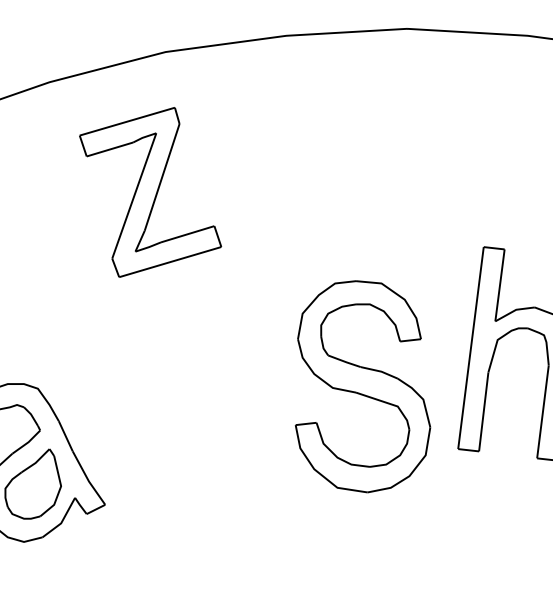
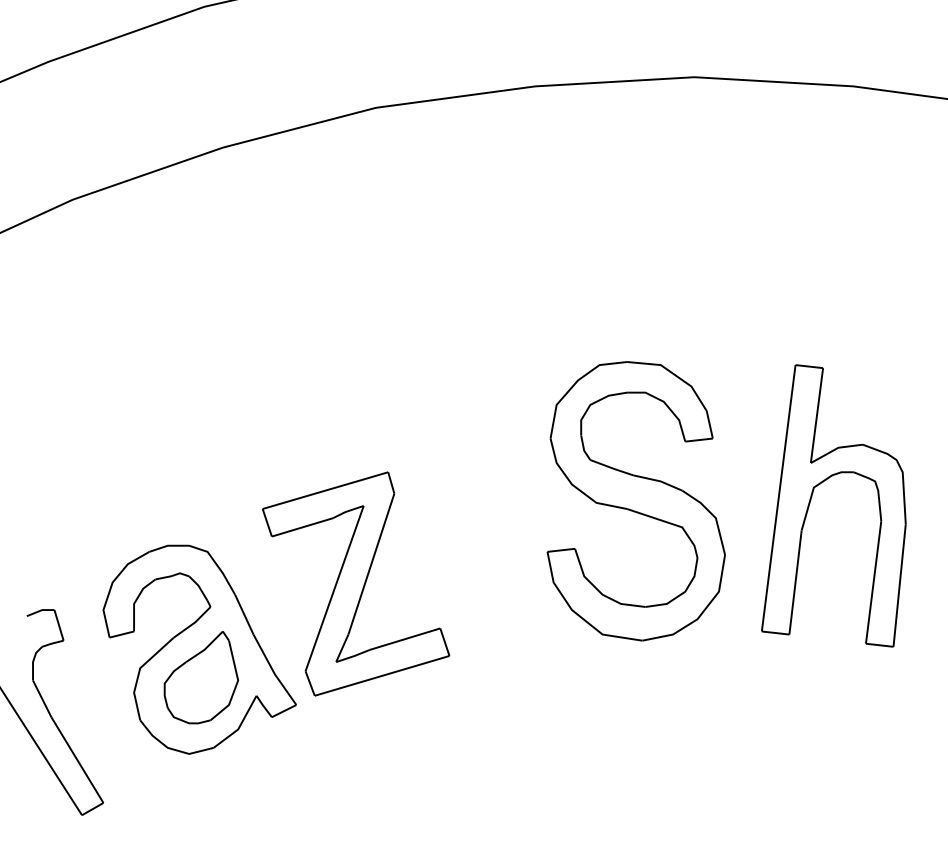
part: (150, 192) -> (356, 583), moved
part: (362, 386) -> (635, 501), moved

